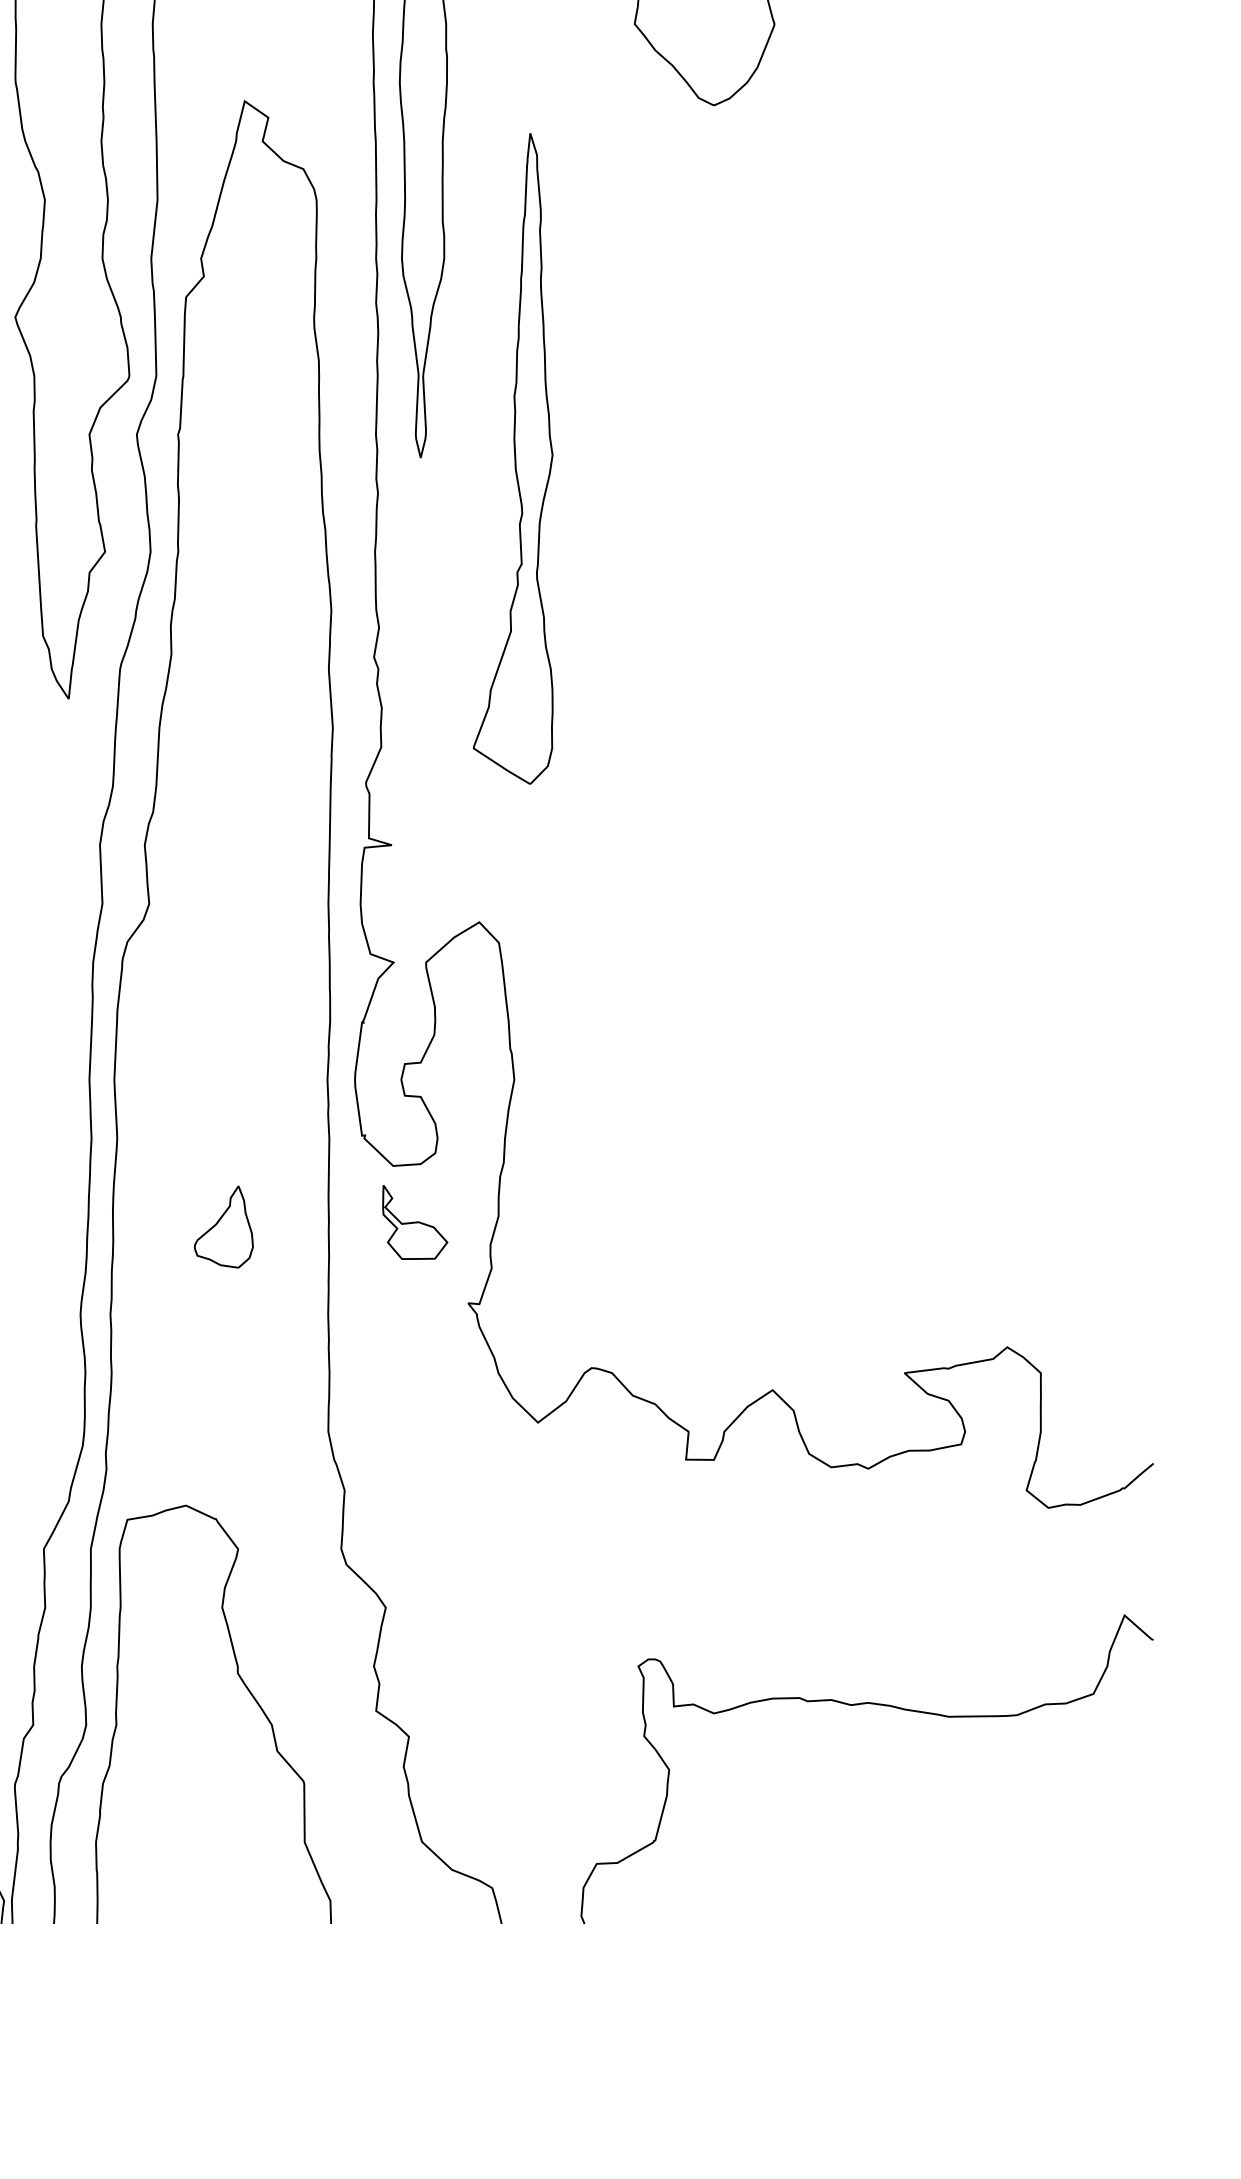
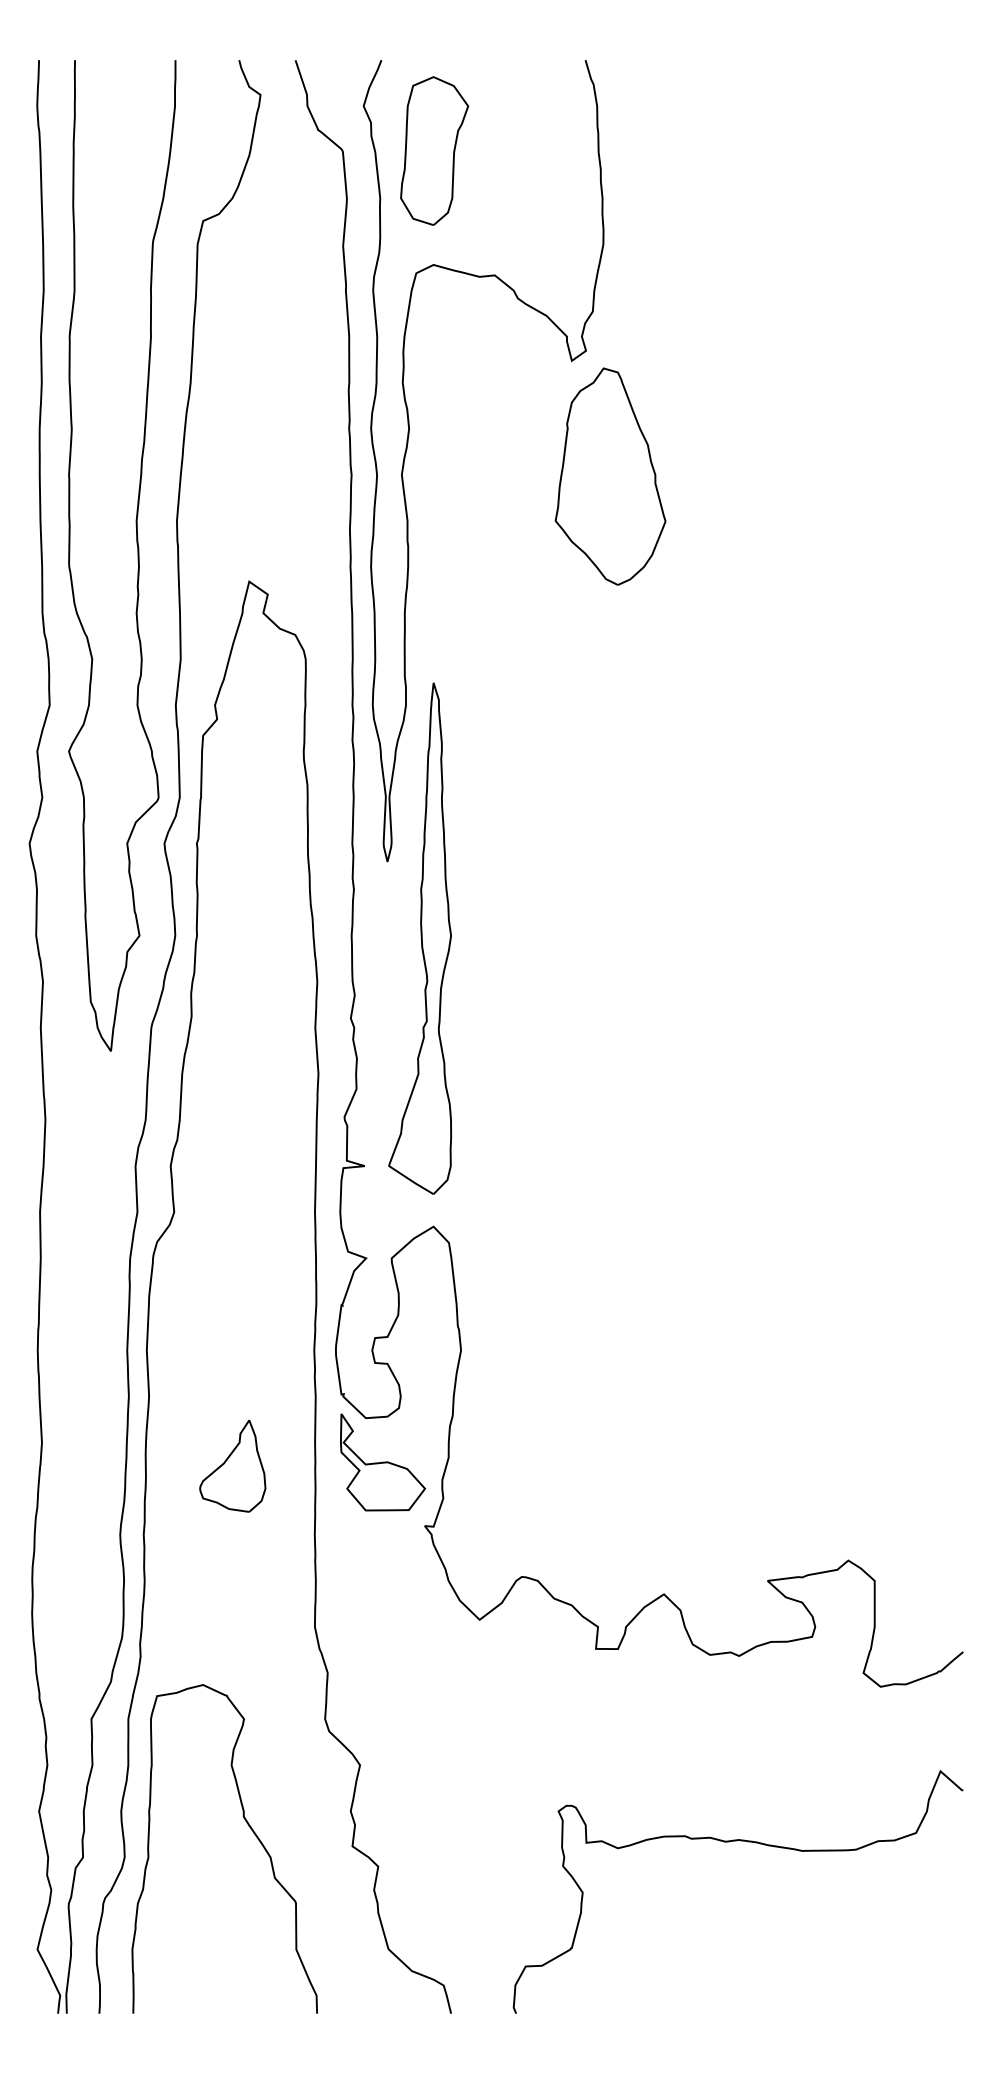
part: (513, 458) -> (420, 938), moved
part: (415, 1222) -> (383, 1462), size x1.67
part: (223, 1226) -> (232, 1465), size x1.43

